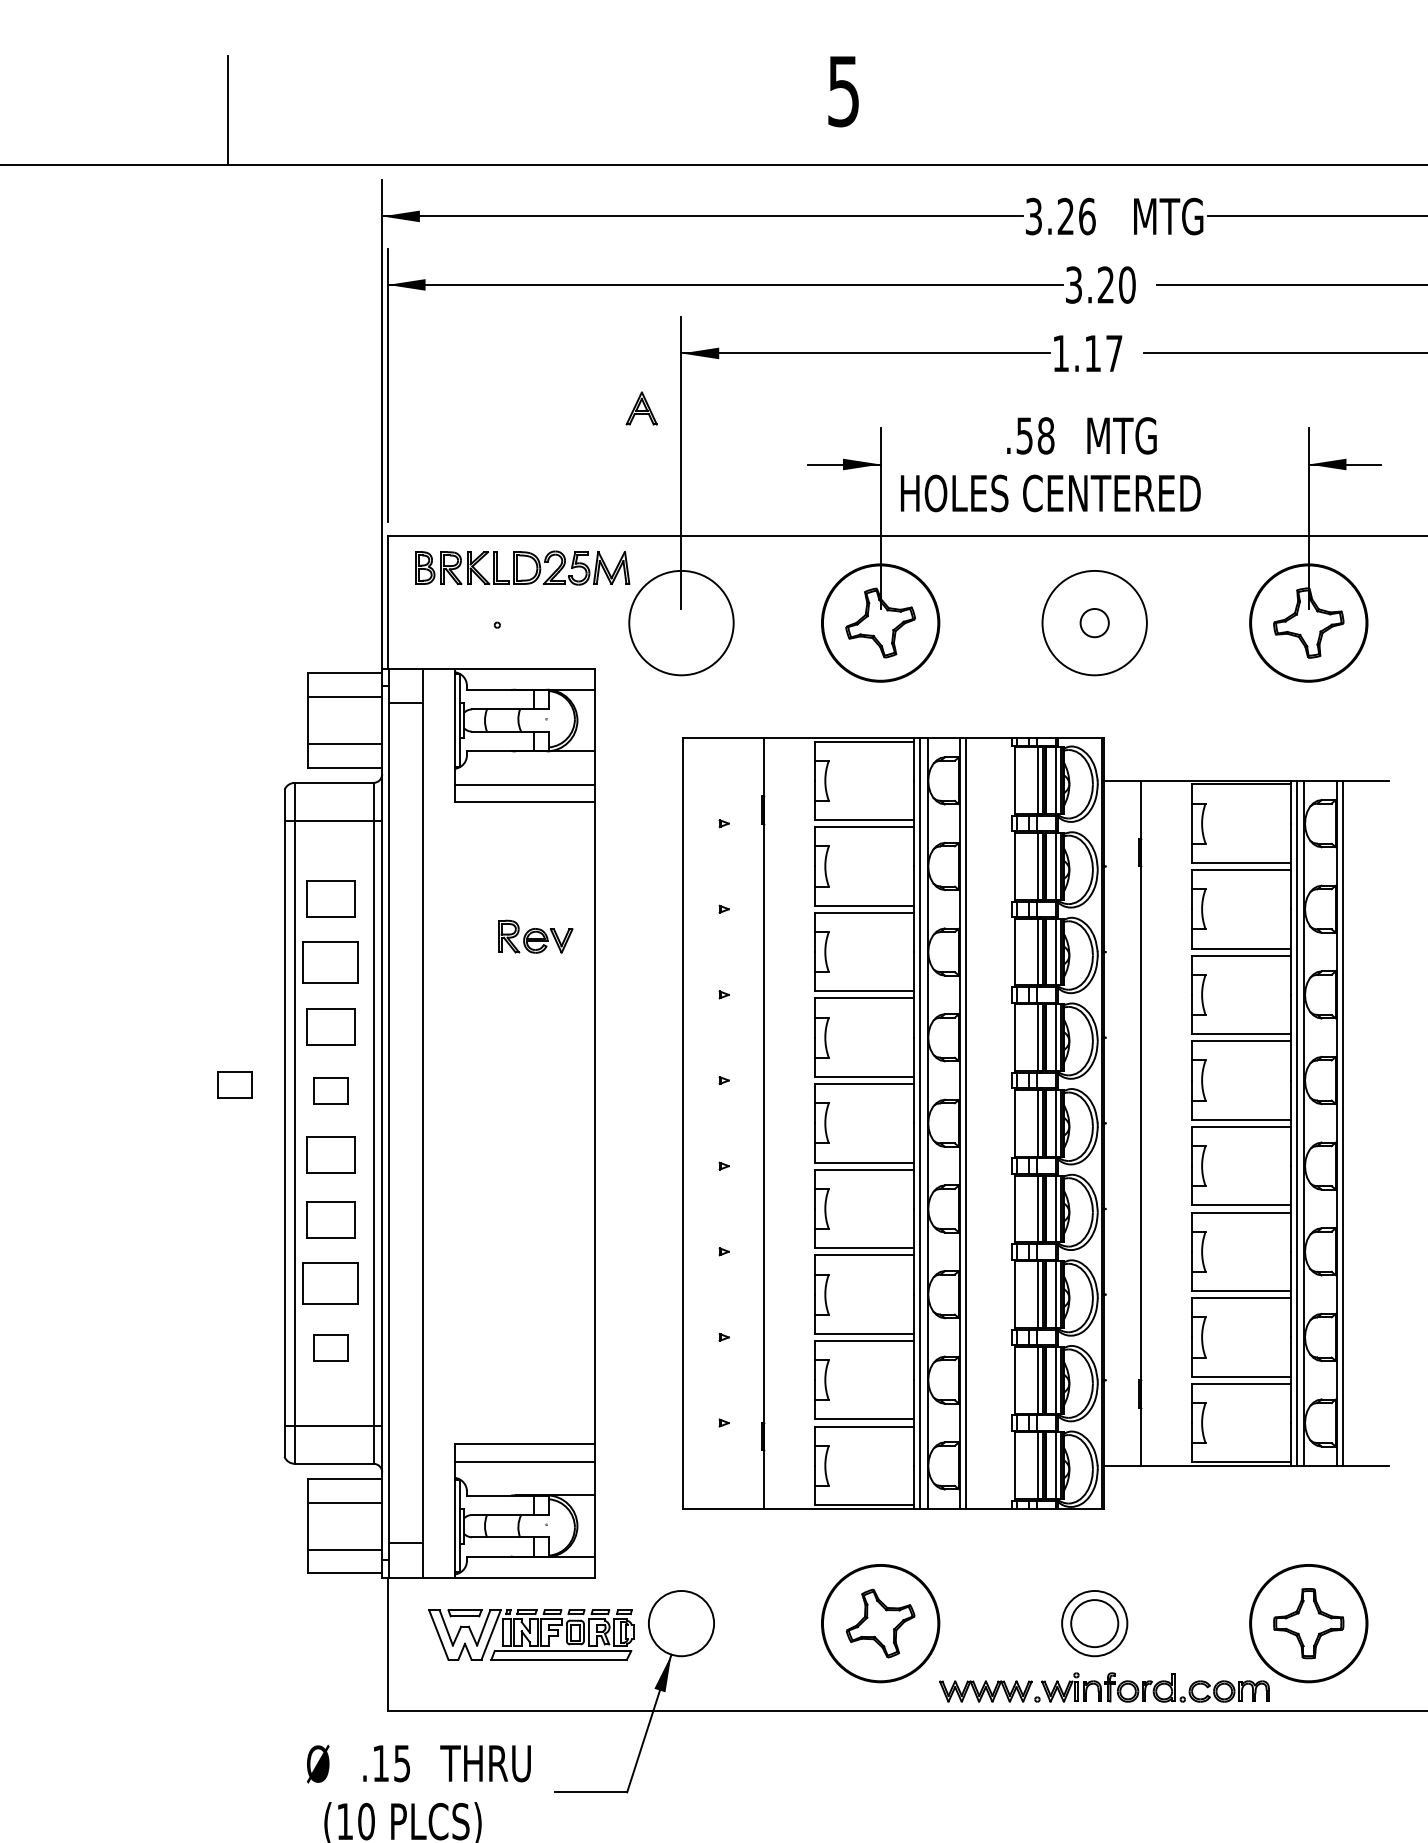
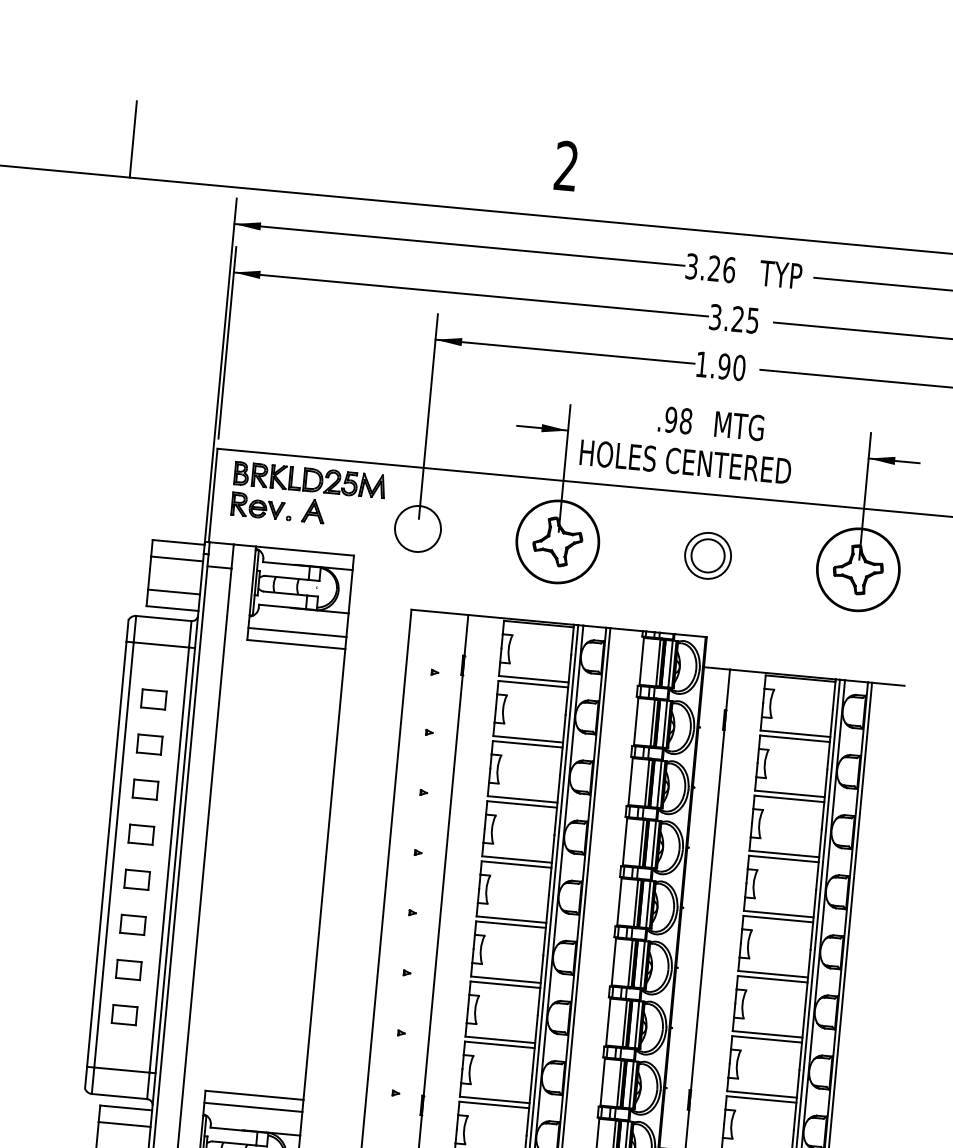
text: (843, 91) -> (566, 166), 5 -> 2
text: (1166, 216) -> (784, 275), MTG -> TYP
text: (1127, 284) -> (753, 320), 3.20 -> 3.25
text: (1103, 353) -> (731, 367), 1.17 -> 1.90
part: (641, 408) -> (313, 511), moved
text: (1024, 435) -> (671, 419), .58 -> .98
circle: (681, 622) -> (418, 528), size x0.62
circle: (1094, 622) -> (707, 555), size x0.62
circle: (1094, 622) -> (707, 555), size x1.67
part: (330, 898) -> (153, 699), size x0.71
part: (535, 936) -> (258, 505), moved
part: (330, 962) -> (149, 744), size x0.62
part: (330, 1026) -> (145, 789), size x0.71
part: (234, 1084) -> (74, 823), removed
part: (330, 1155) -> (136, 879), size x0.71
part: (330, 1219) -> (132, 924), size x0.71
part: (330, 1283) -> (128, 969), size x0.62

